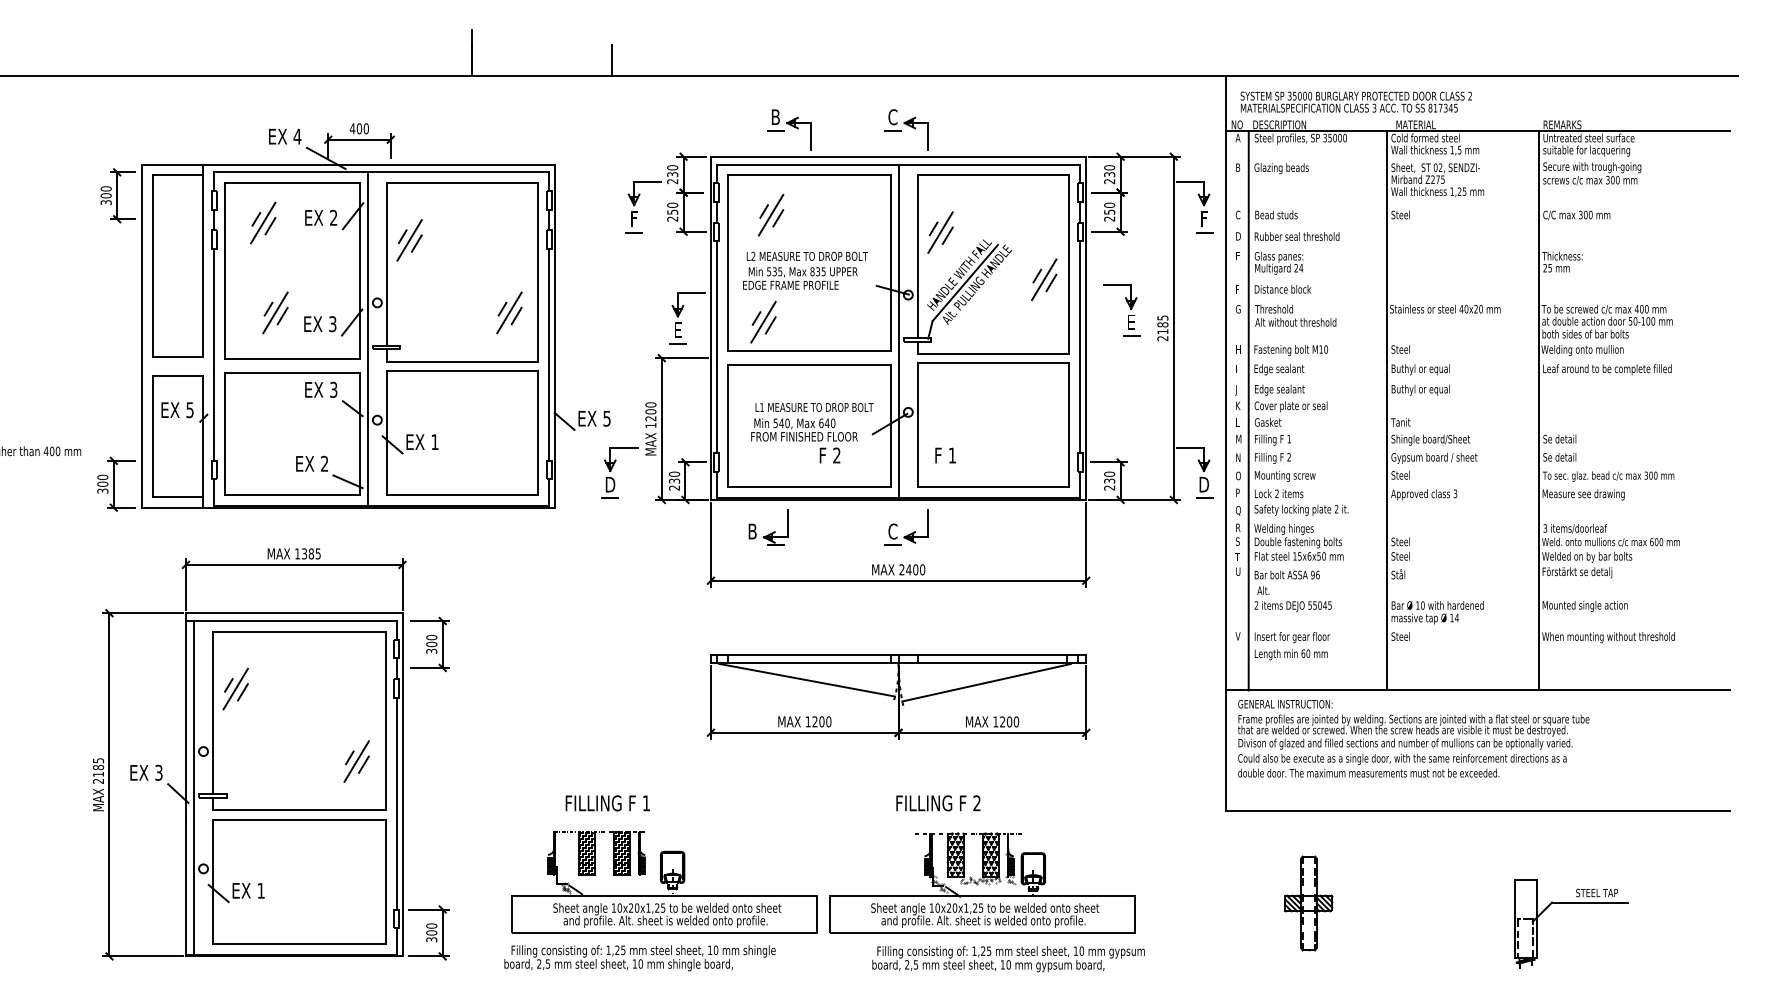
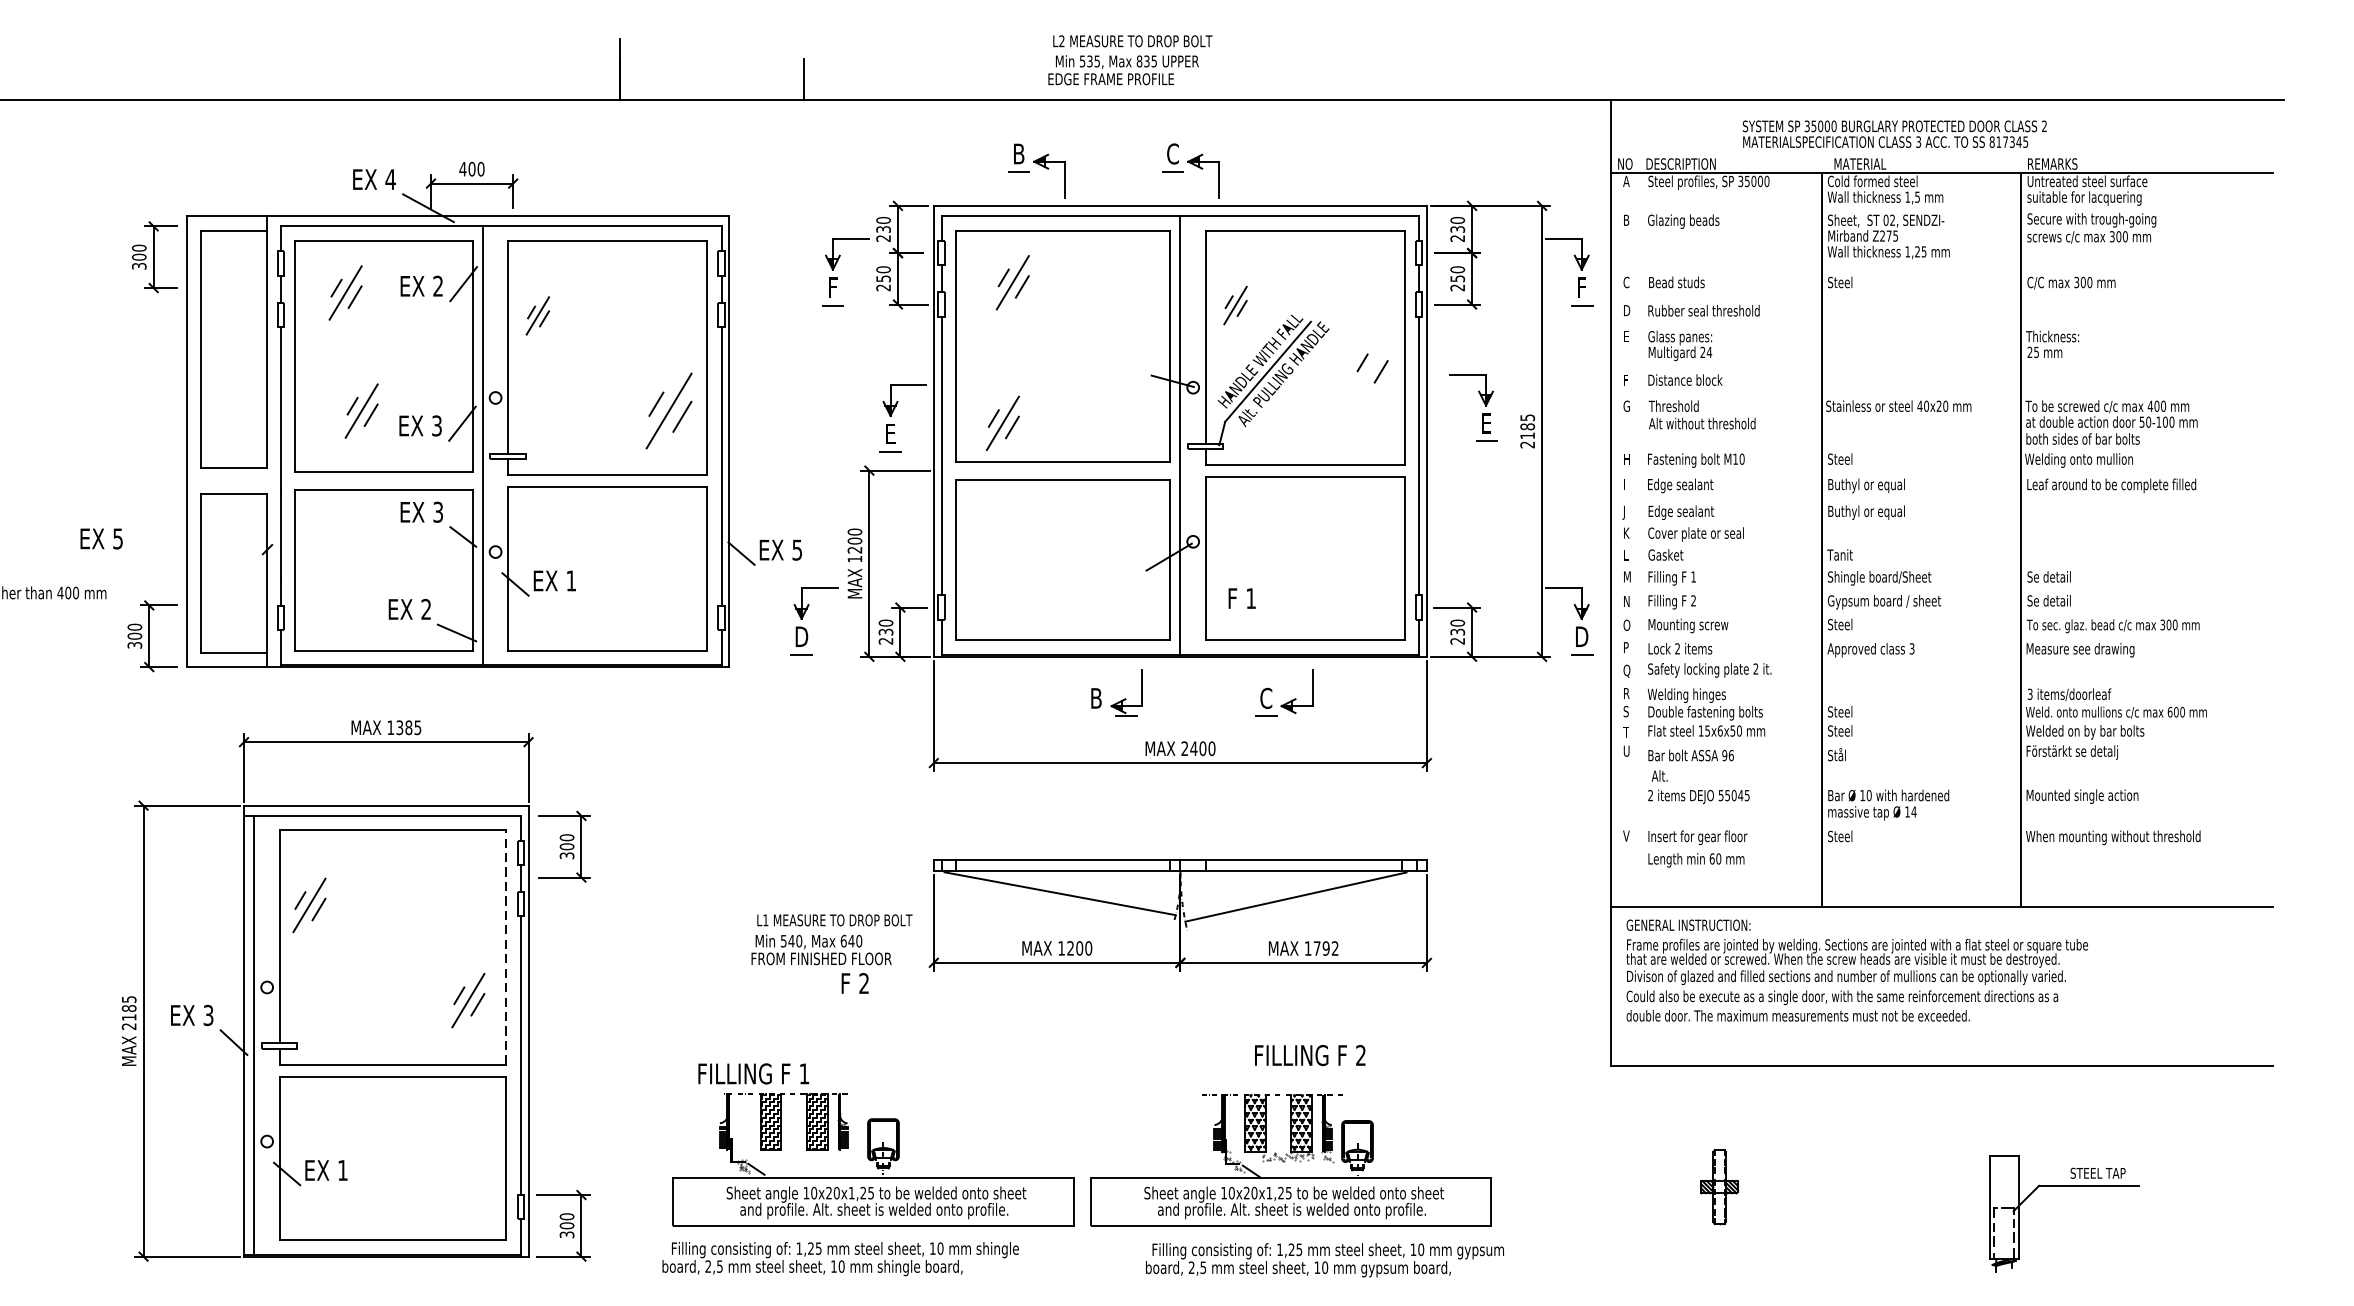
text: (1355, 101) -> (1893, 133), moved
part: (940, 232) -> (1235, 305), size x0.7
part: (409, 240) -> (537, 315), size x0.7
text: (805, 270) -> (1130, 59), moved
line: (1044, 279) -> (1372, 367), removed
part: (509, 312) -> (669, 410), size x1.4
text: (177, 410) -> (101, 539), moved
line: (1248, 410) -> (1640, 539), removed
text: (812, 433) -> (832, 954), moved
part: (768, 527) -> (1117, 693), moved
part: (910, 533) -> (1289, 700), moved
line: (385, 720) -> (506, 946), solid -> dashed
text: (1009, 721) -> (1326, 947), 1200 -> 1792
text: (607, 803) -> (753, 1074), moved
text: (938, 803) -> (1310, 1055), moved
part: (1308, 903) -> (1718, 1187), size x0.6

